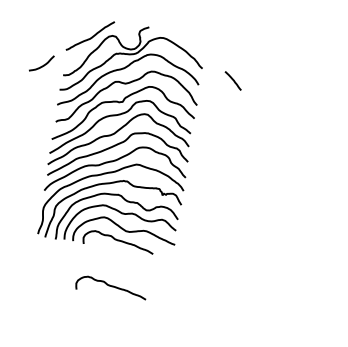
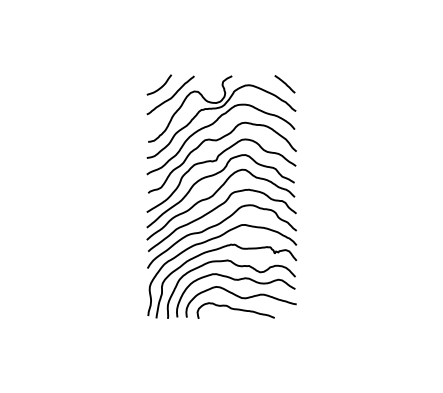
curve: (41, 65) -> (159, 87), moved
line: (232, 81) -> (284, 84), moved
curve: (111, 287) -> (235, 360), removed

